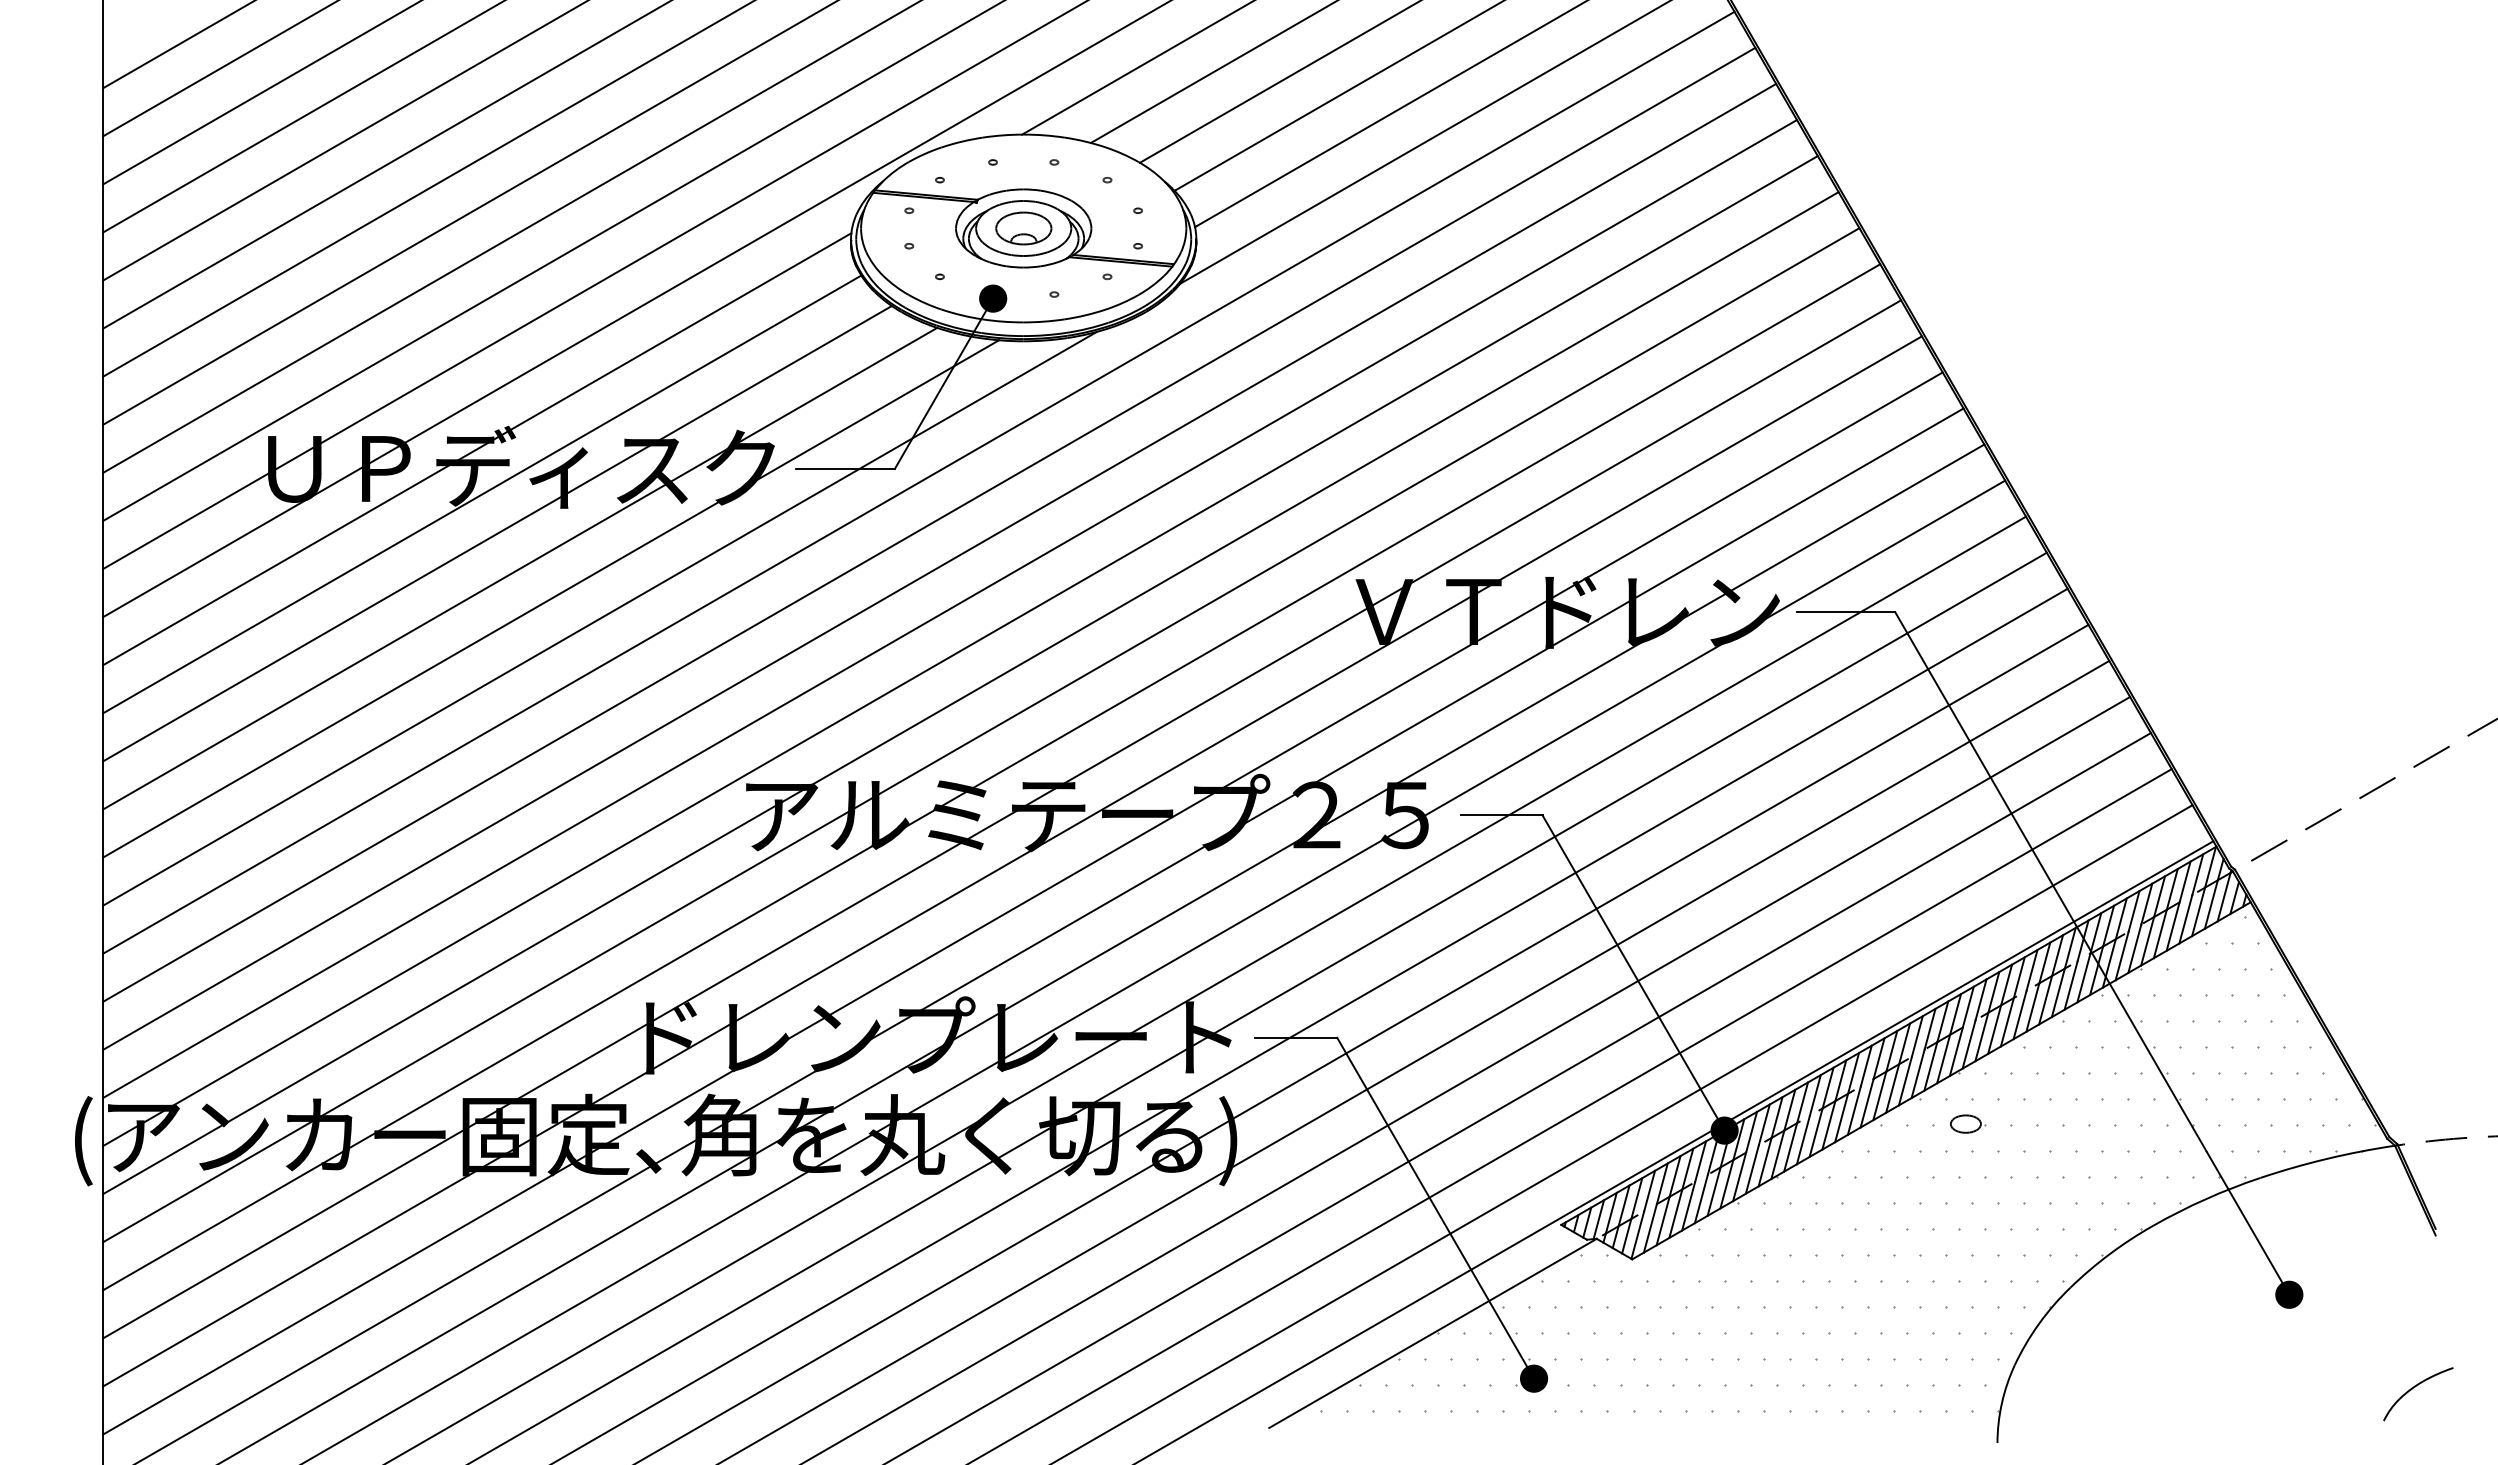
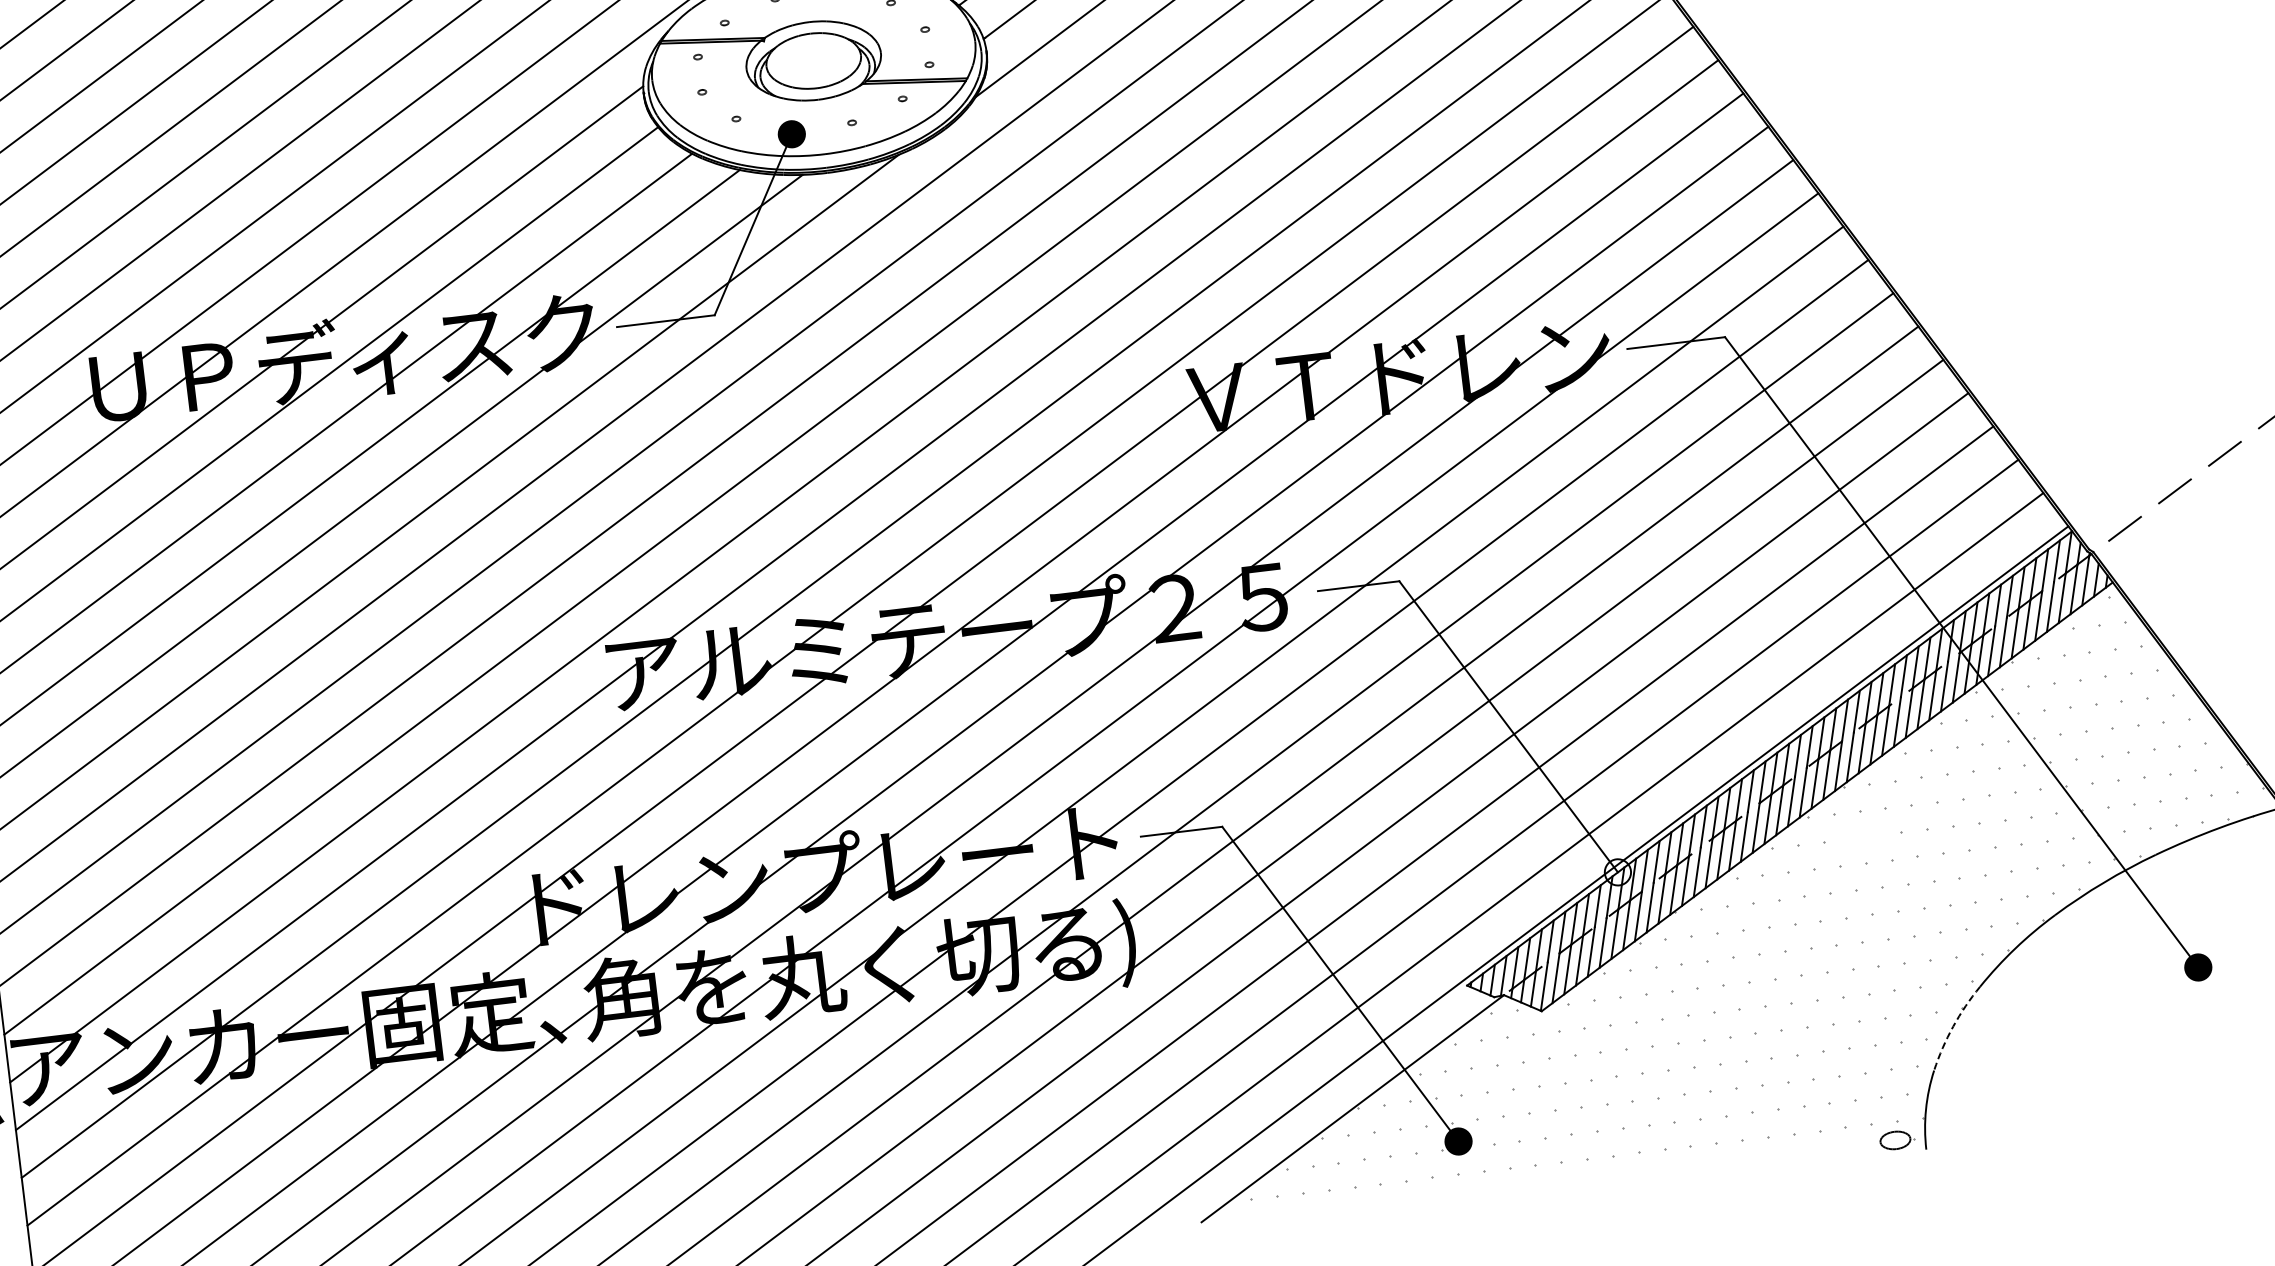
part: (1023, 228) -> (813, 60), removed
part: (1968, 1123) -> (1897, 1139), moved
fill: (1724, 1130) -> (1617, 872), removed
arc: (2038, 1323) -> (1952, 1026), solid -> dashed

